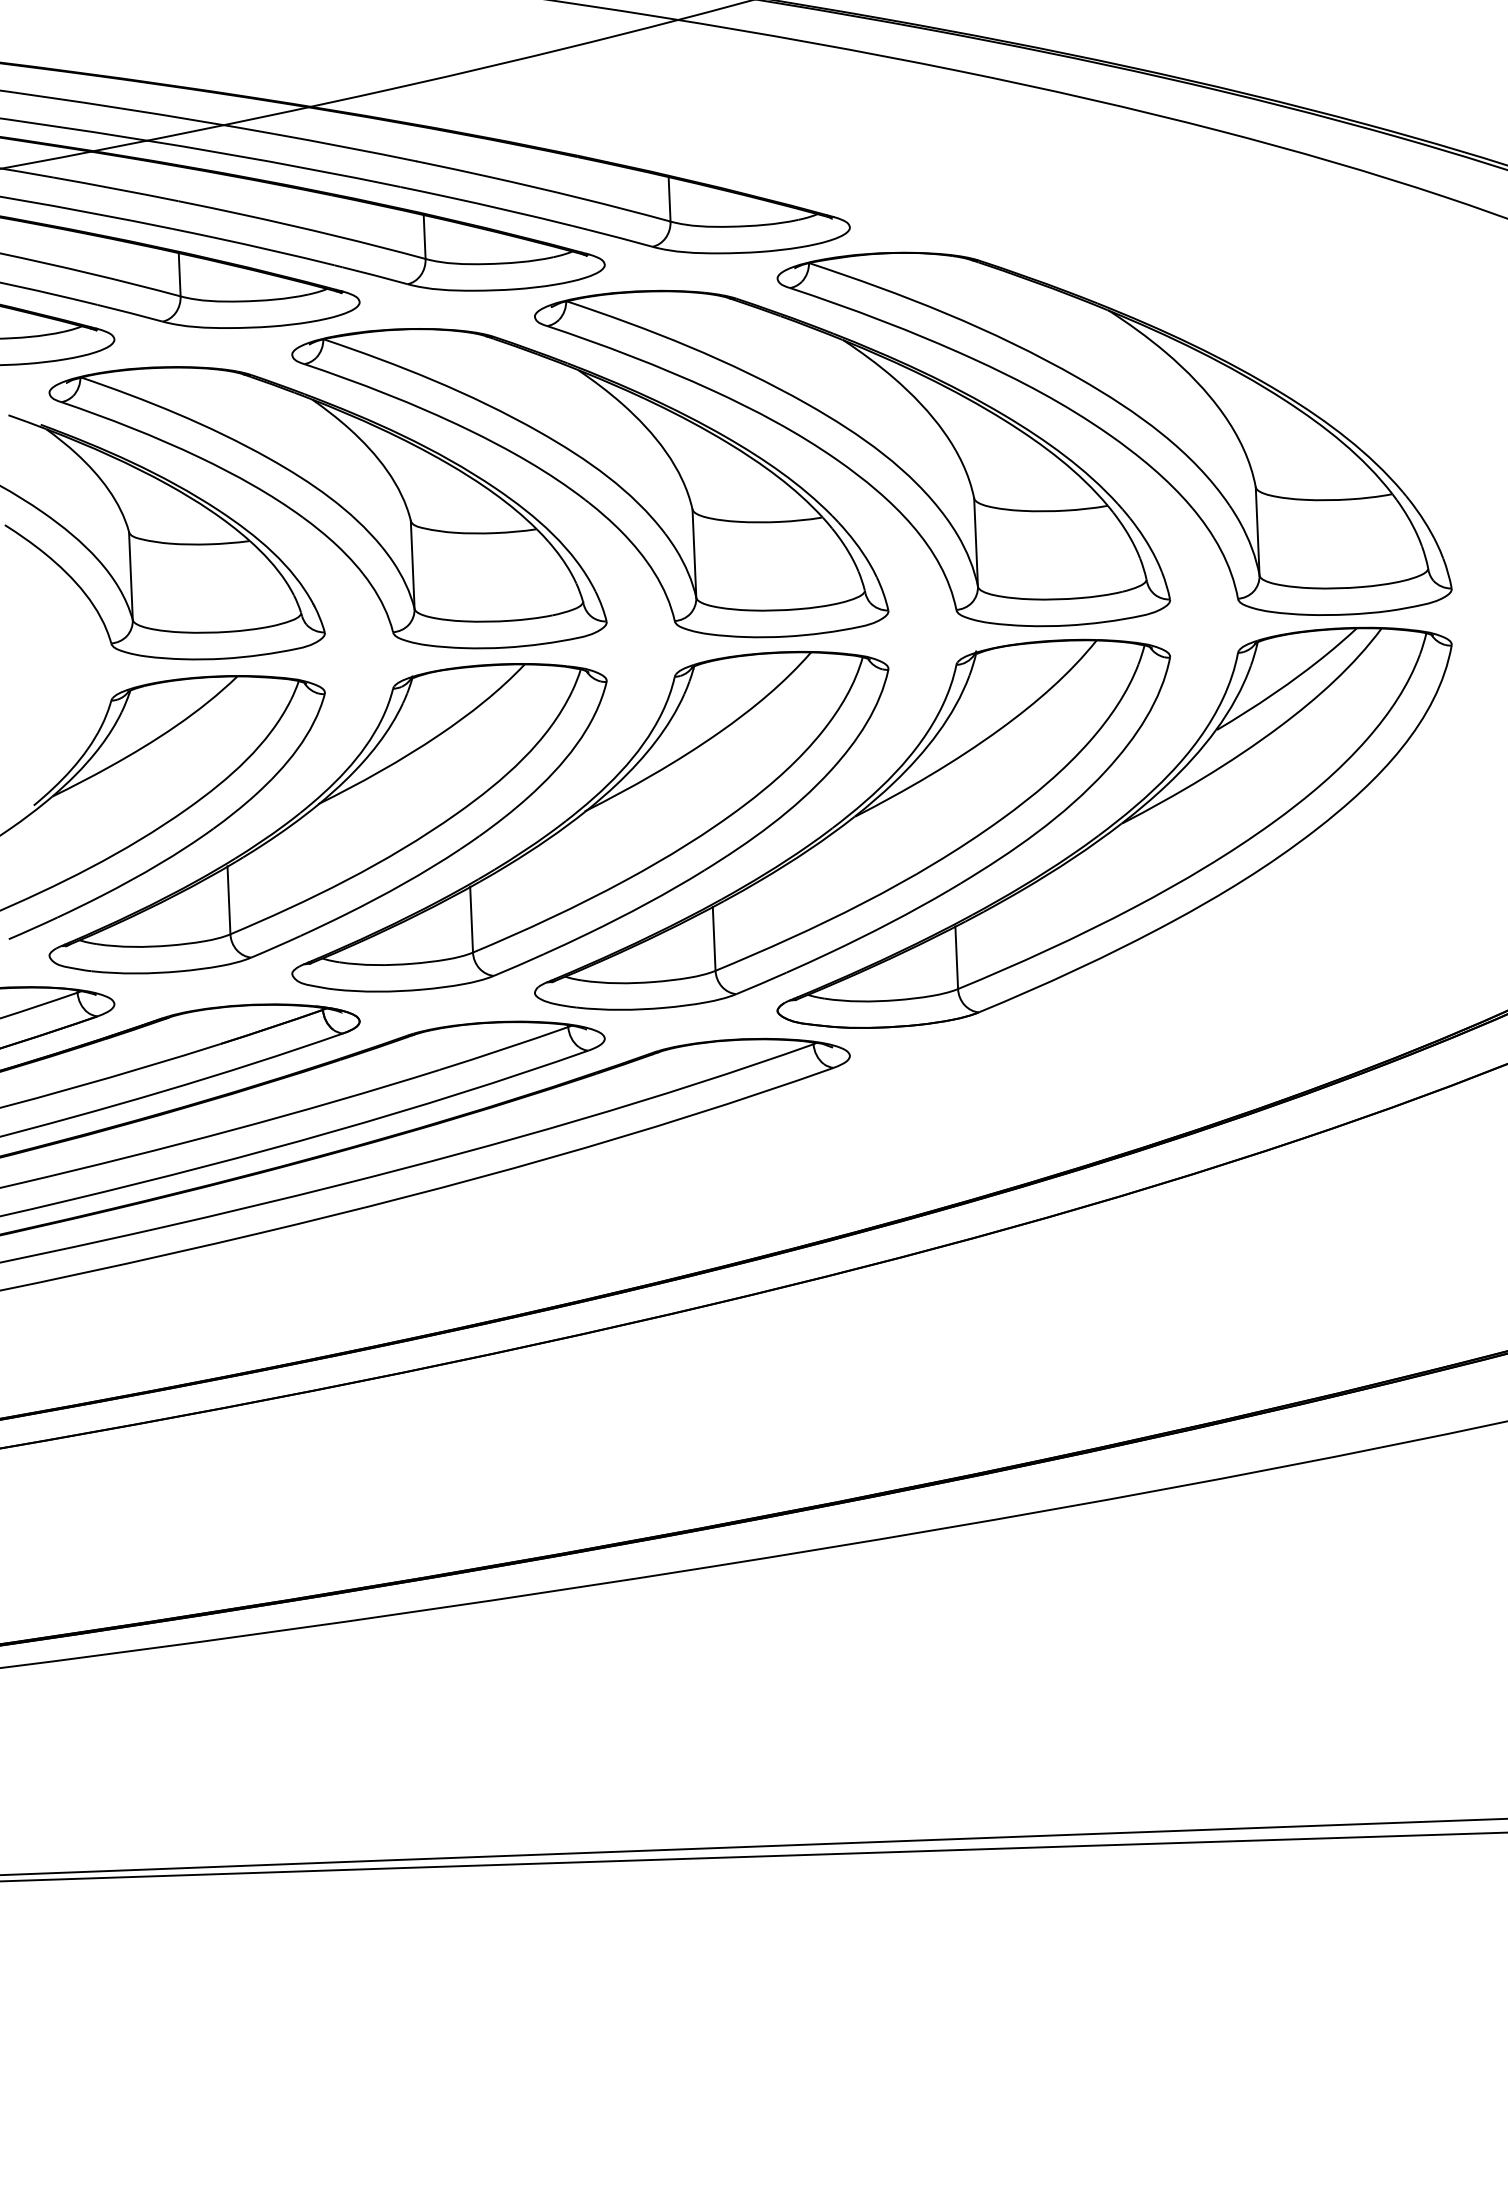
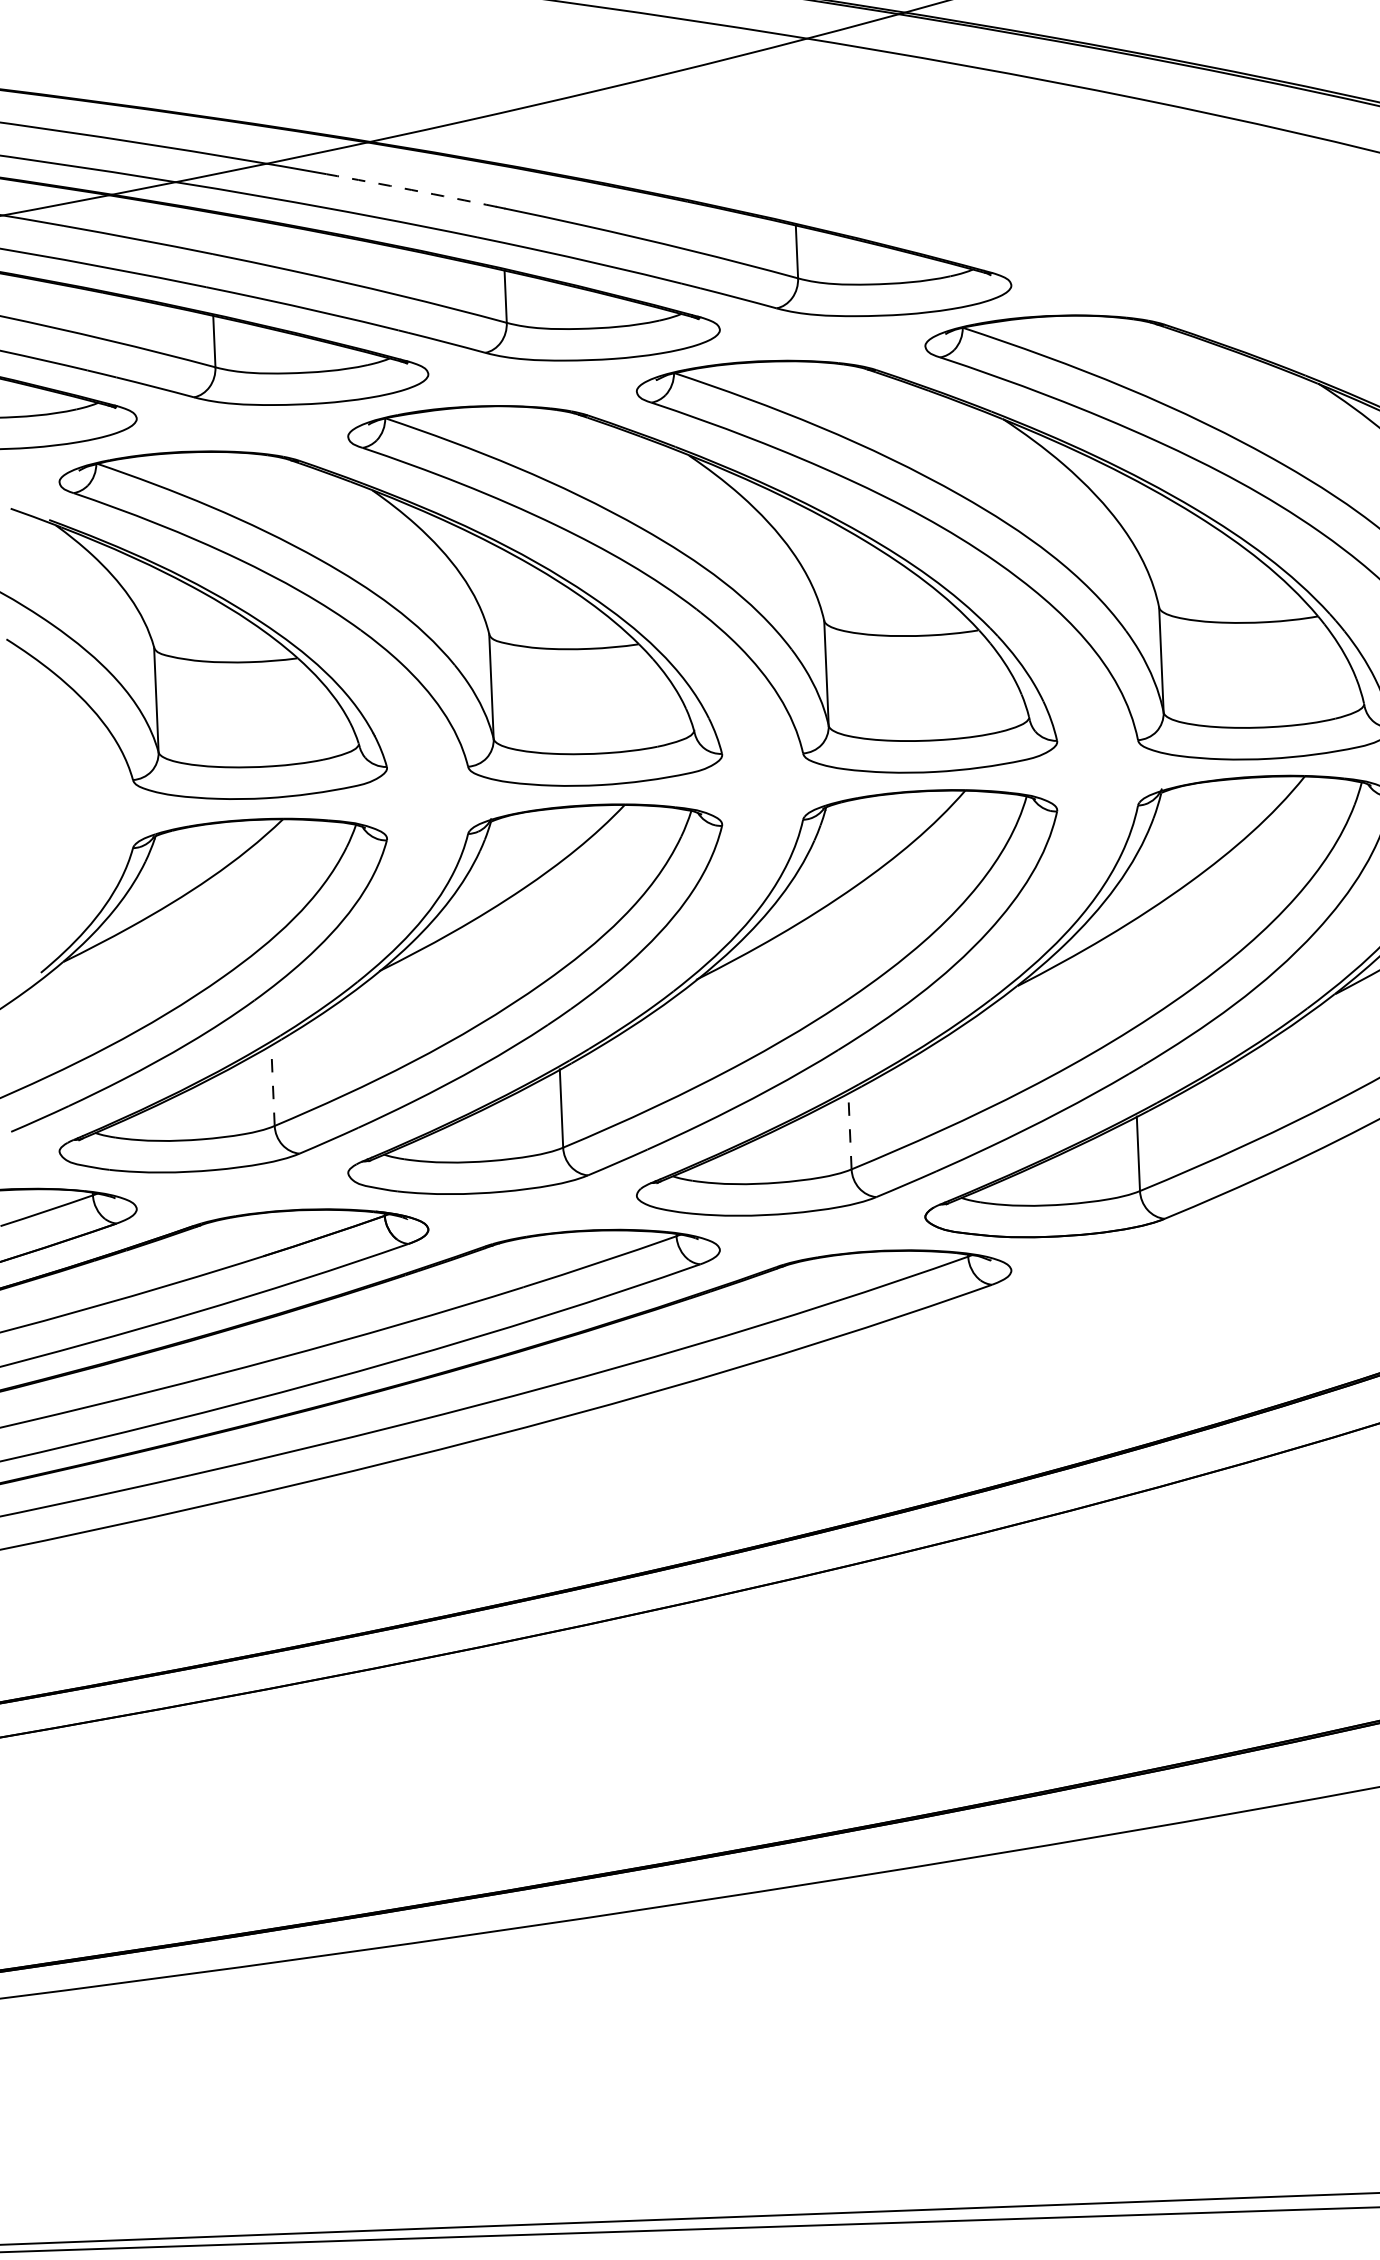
arc: (345, 147) -> (411, 190), solid -> dashed
line: (228, 899) -> (272, 1084), solid -> dashed
line: (714, 938) -> (850, 1130), solid -> dashed

